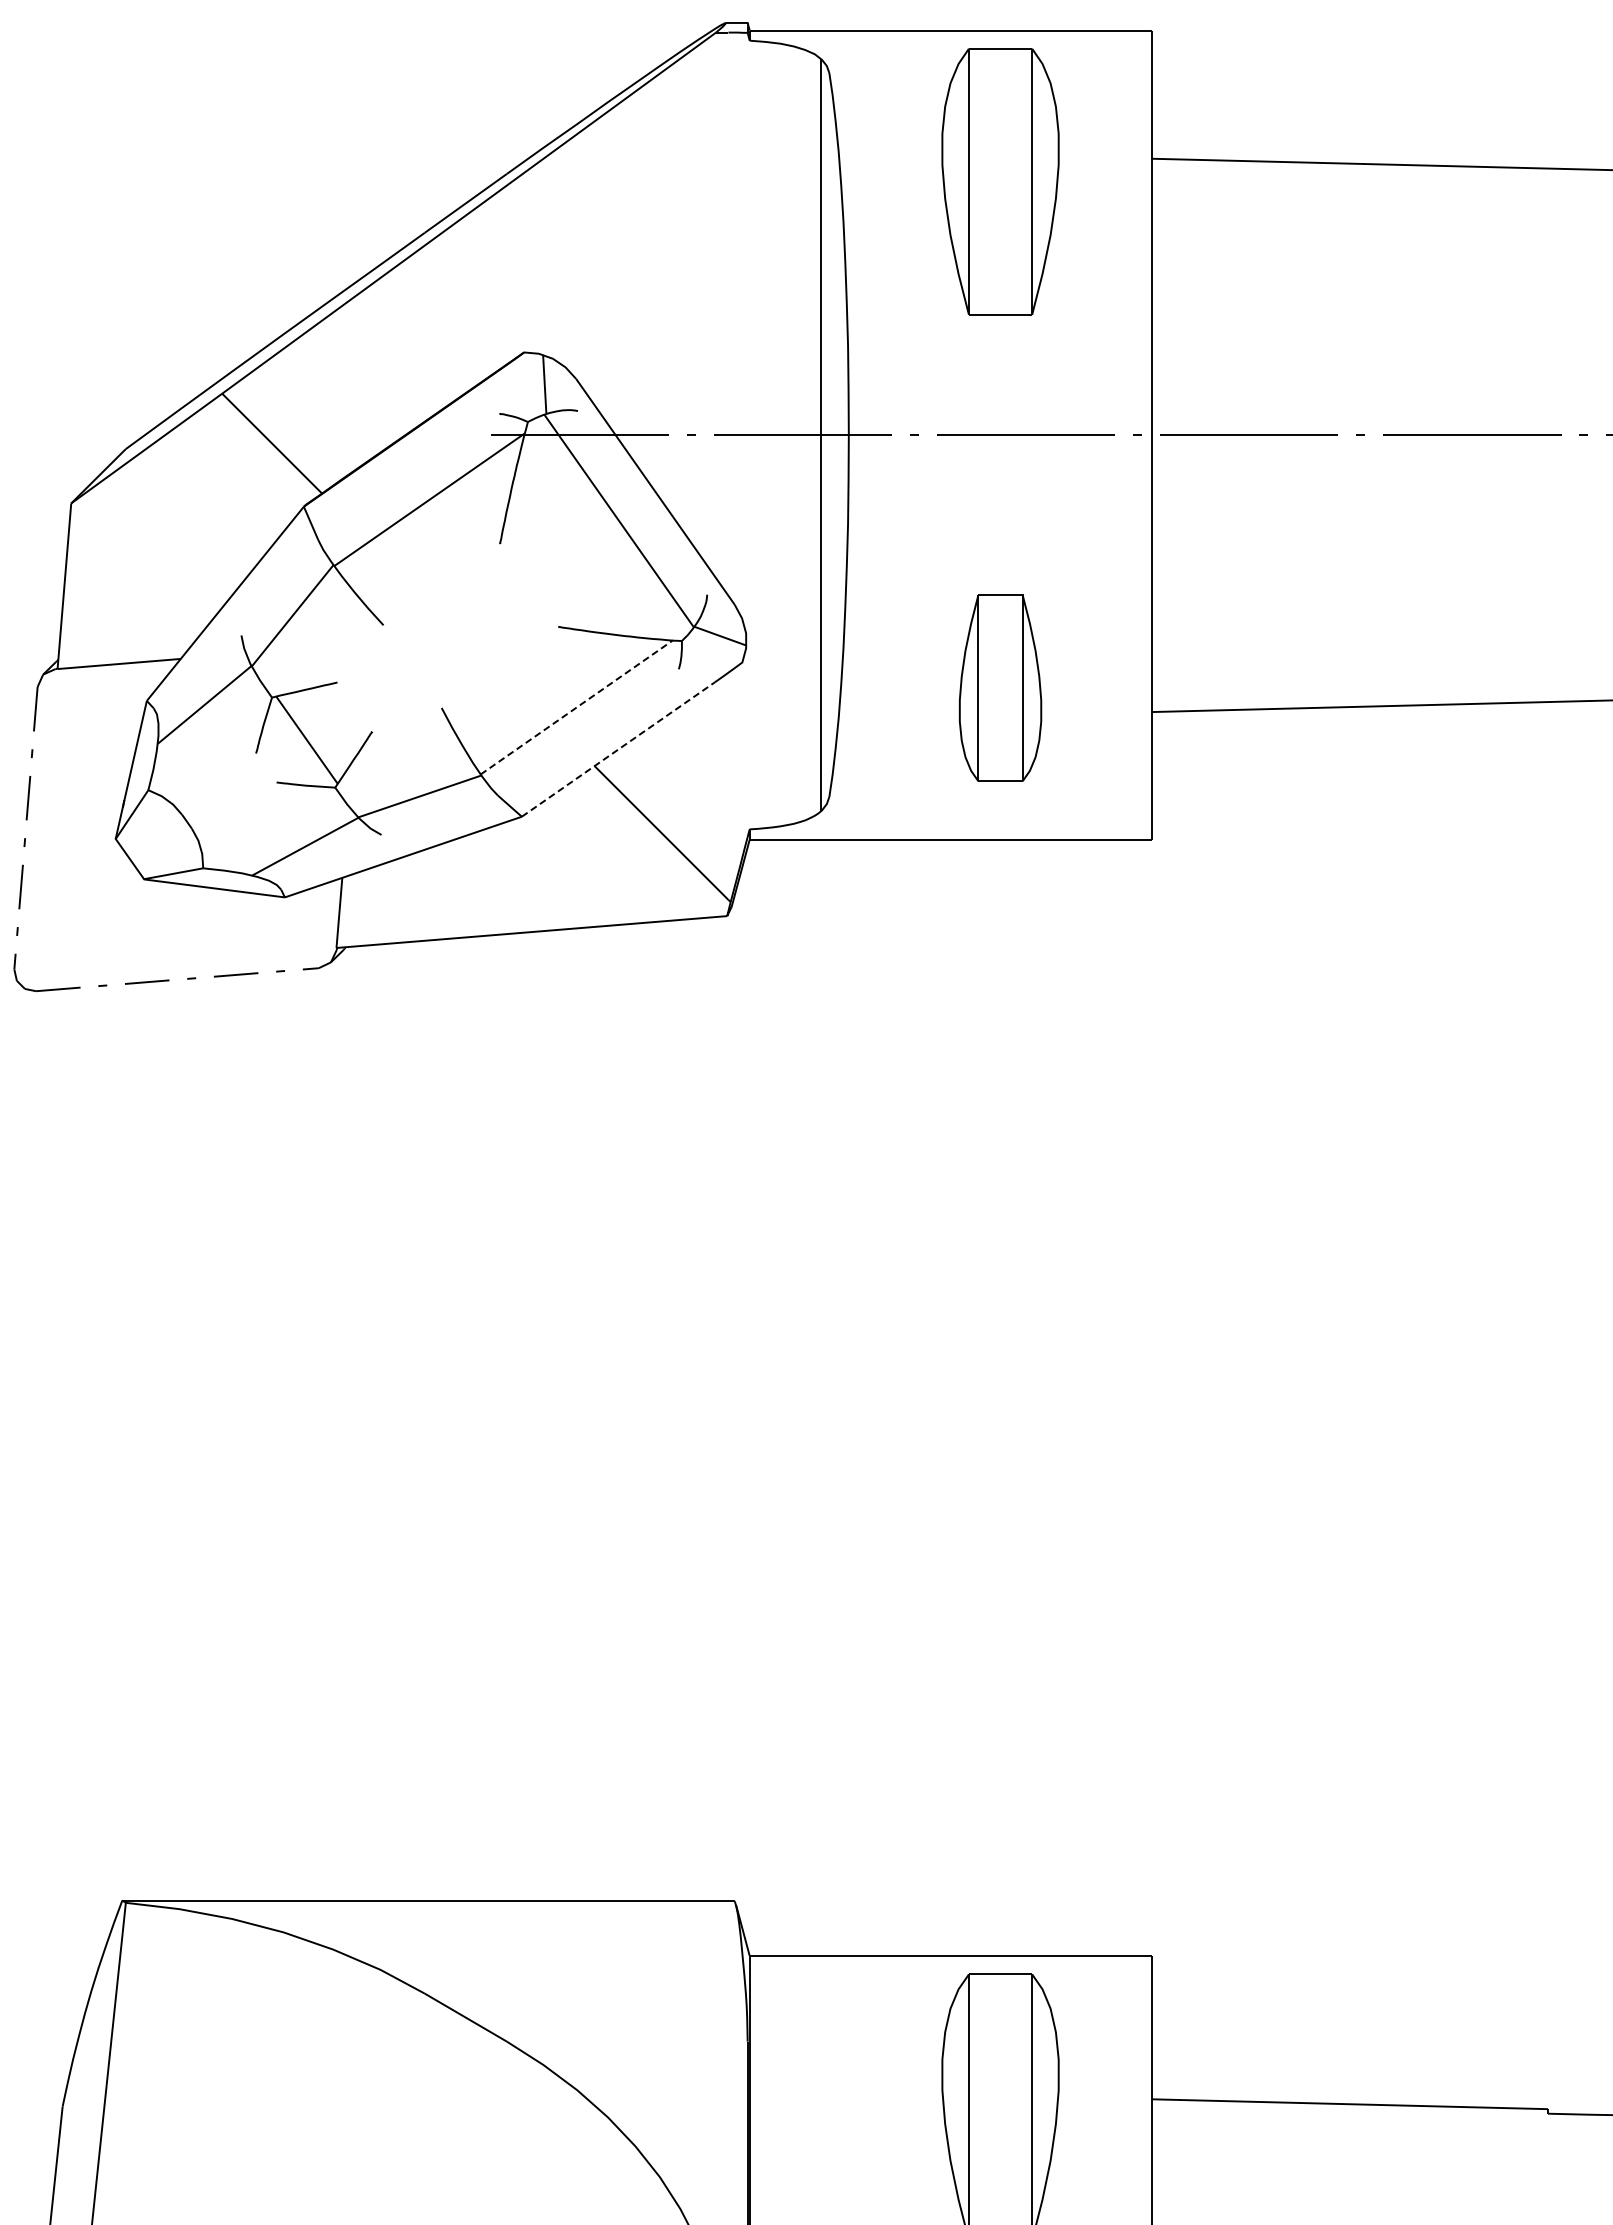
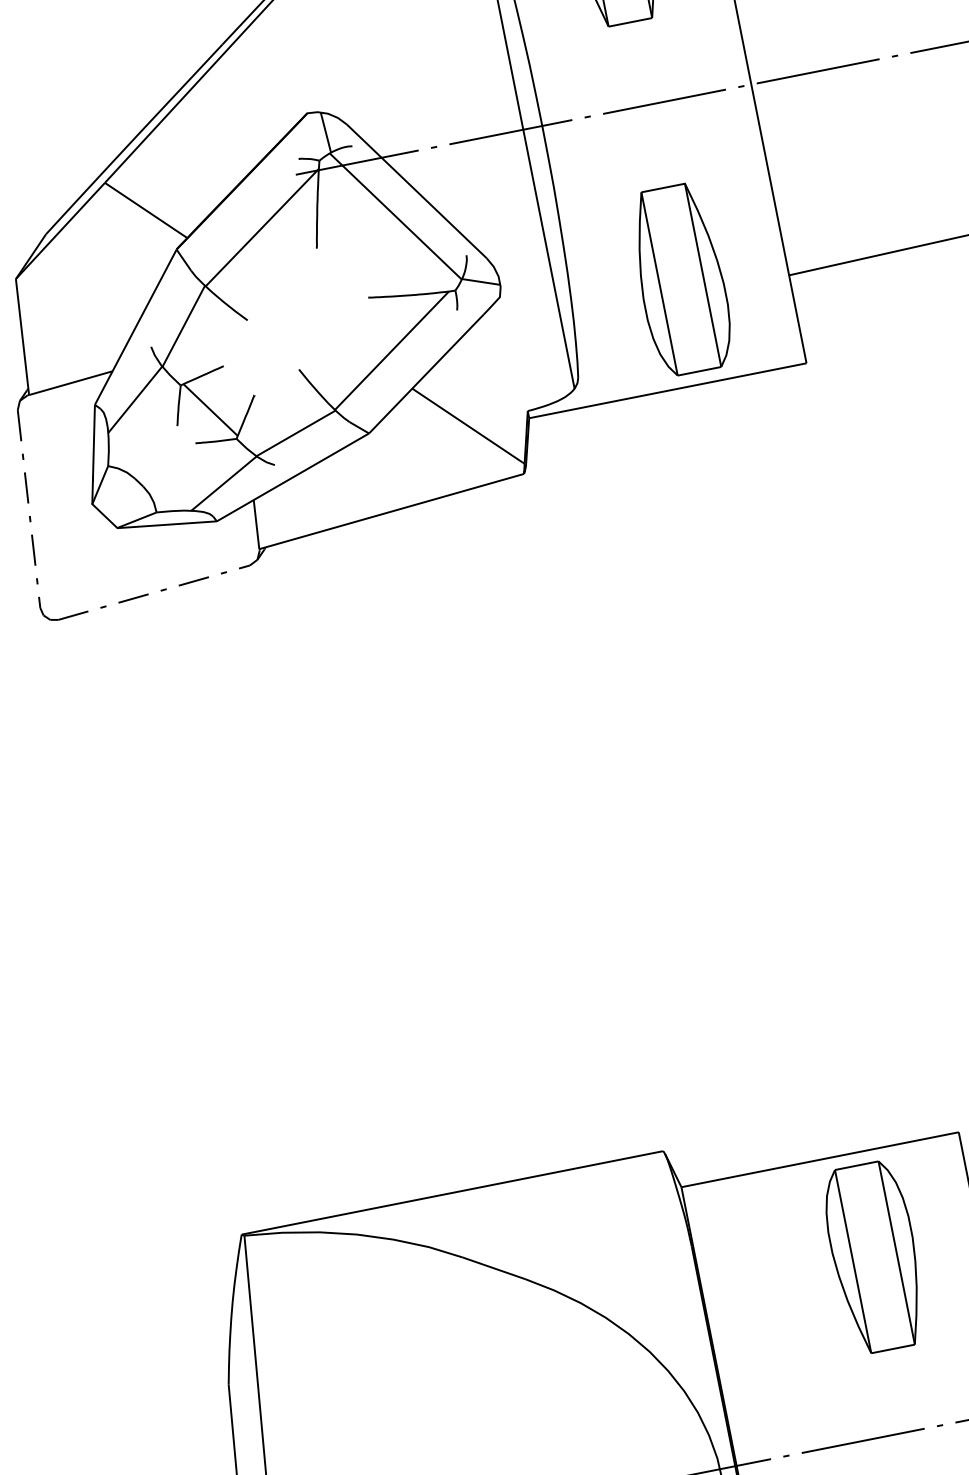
part: (1000, 687) -> (681, 279), size x1.43
line: (577, 707) -> (392, 350), dashed -> solid
line: (618, 749) -> (426, 373), dashed -> solid

